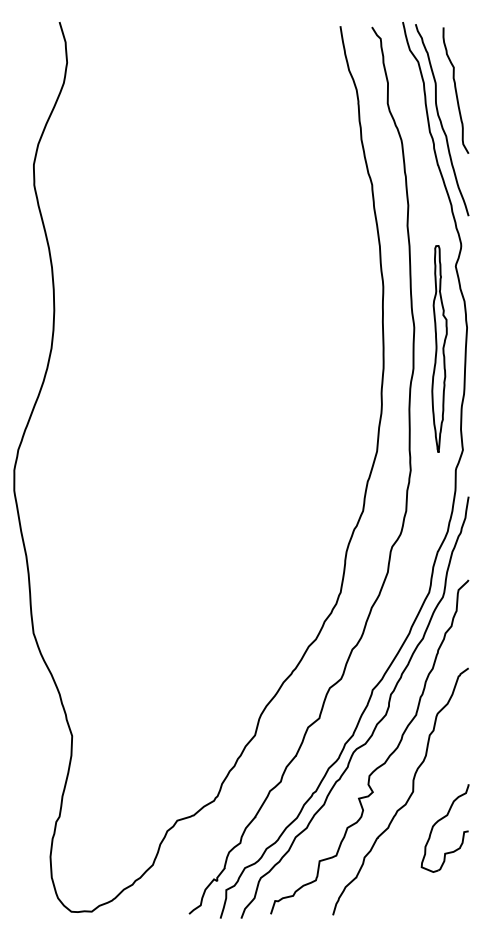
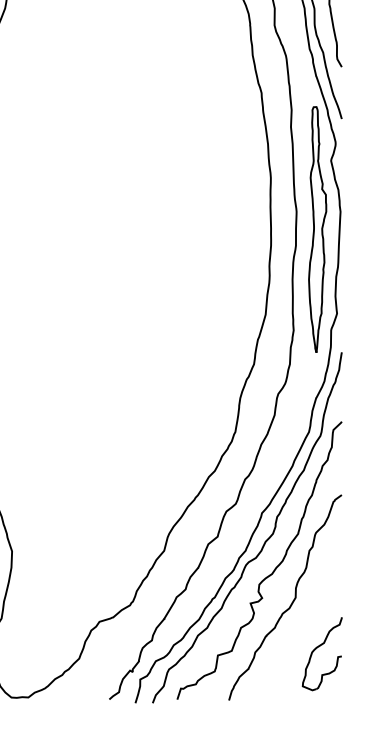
part: (439, 348) -> (317, 229), size x1.43
part: (438, 822) -> (316, 649), moved

